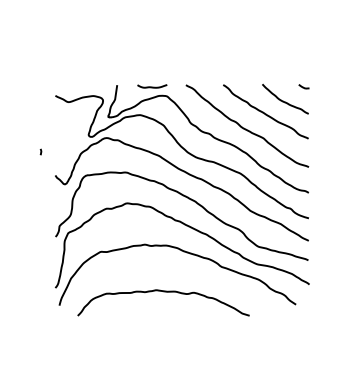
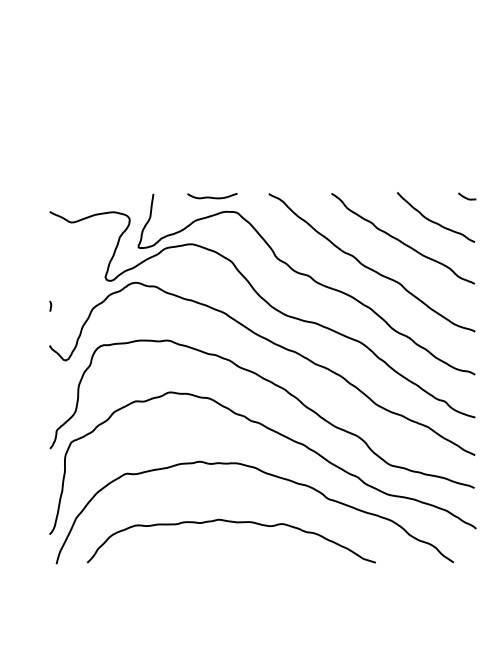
curve: (40, 151) -> (49, 305), moved
curve: (163, 292) -> (231, 523), moved

